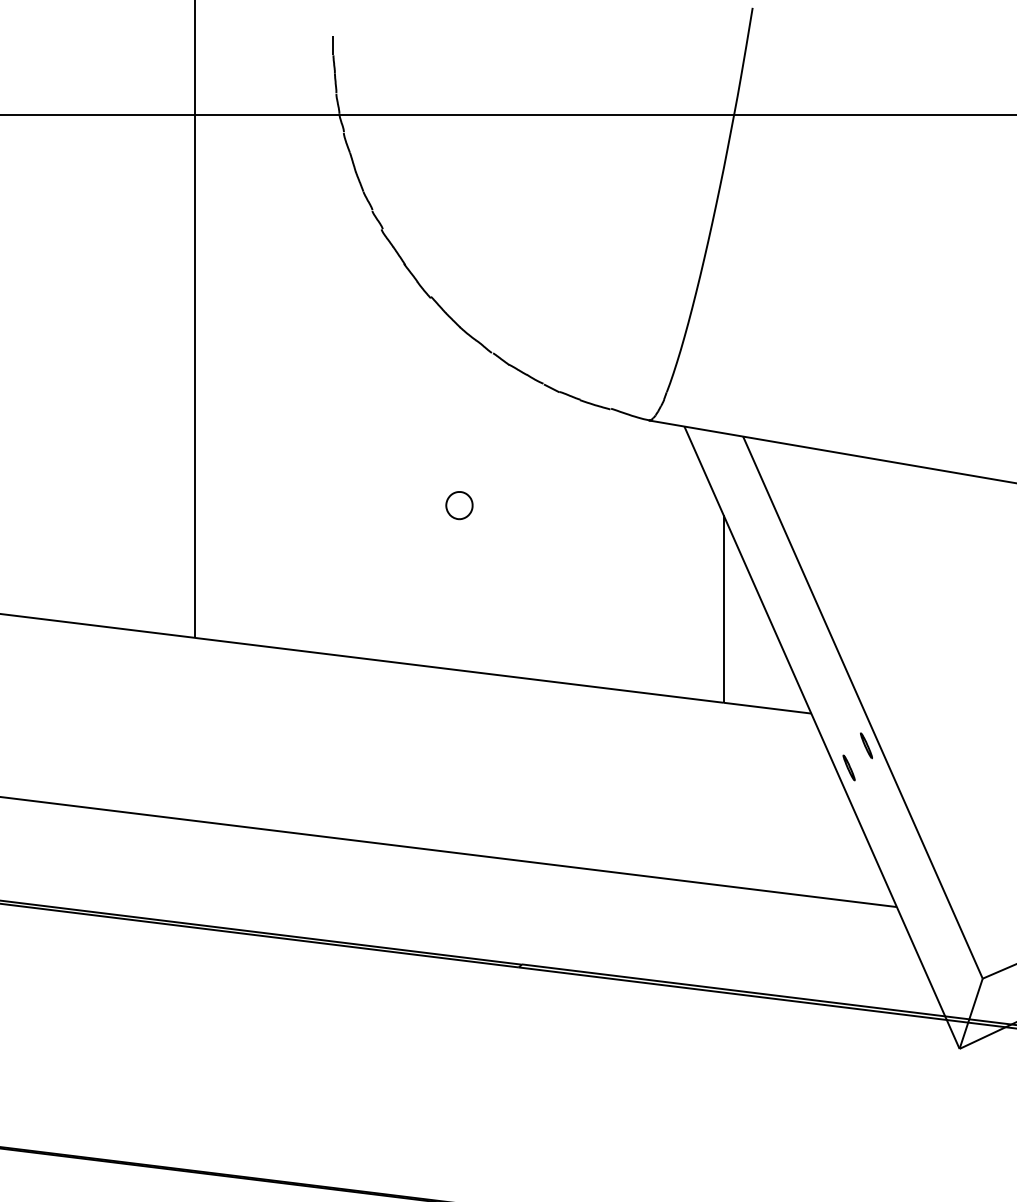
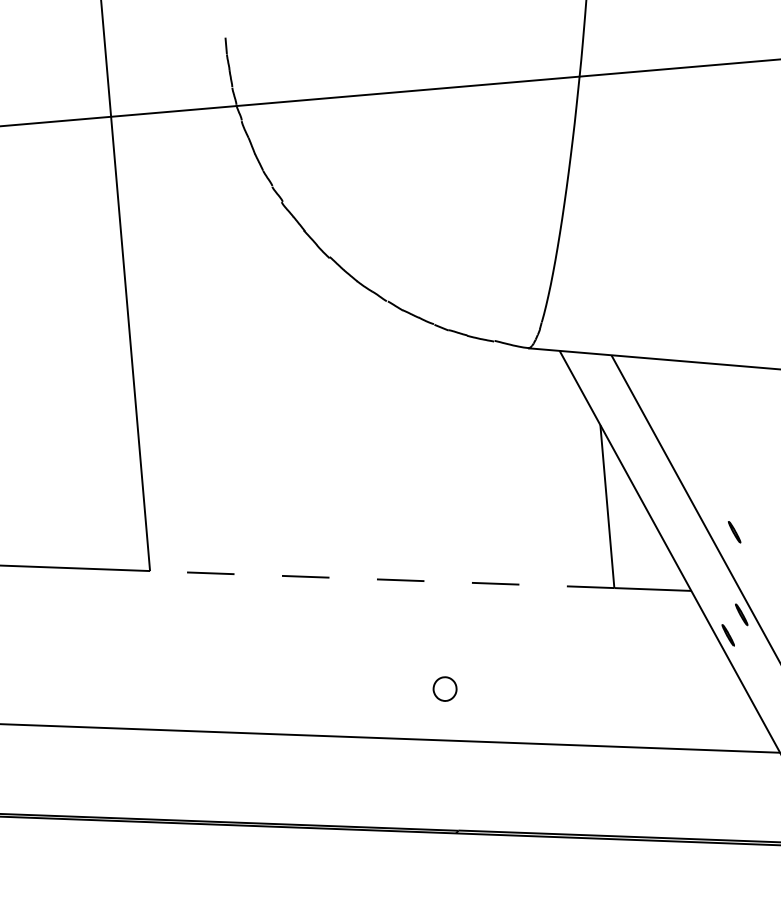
part: (459, 505) -> (445, 689), moved
part: (866, 650) -> (734, 532), added
line: (458, 670) -> (381, 579), solid -> dashed

